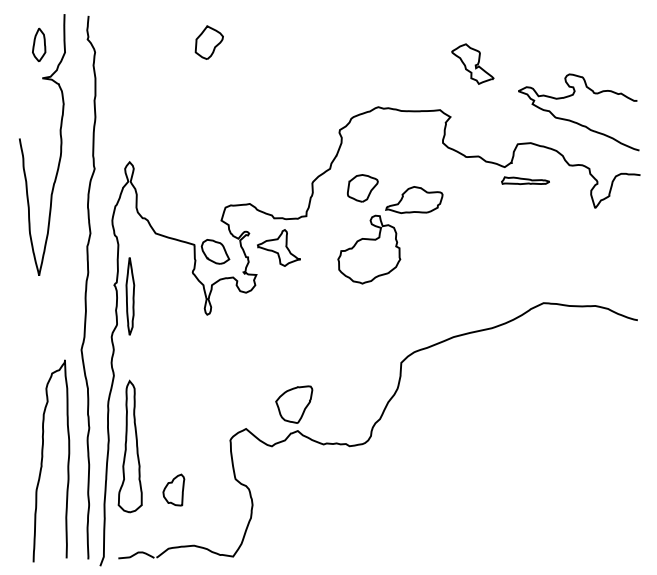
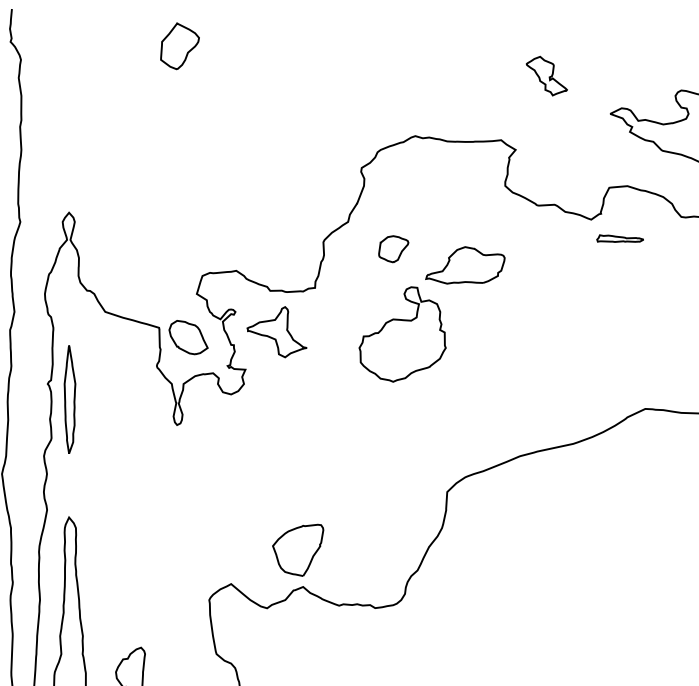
part: (472, 63) -> (546, 75), size x0.7
part: (525, 180) -> (620, 238), size x0.7
part: (362, 188) -> (393, 249), size x0.7

